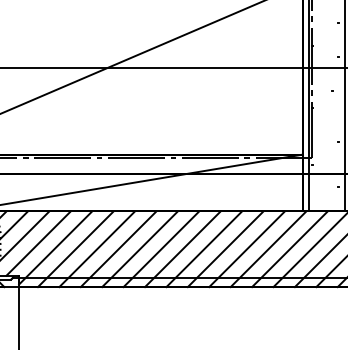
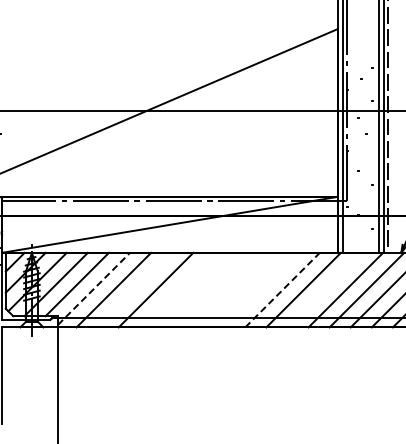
line: (56, 247) -> (94, 288), solid -> dashed
line: (96, 248) -> (134, 289), removed
line: (139, 248) -> (176, 289), removed
line: (160, 248) -> (197, 289), removed
line: (183, 248) -> (219, 289), removed
line: (204, 248) -> (240, 289), removed
line: (225, 248) -> (261, 289), removed
line: (289, 248) -> (324, 289), removed
line: (247, 249) -> (282, 290), solid -> dashed

